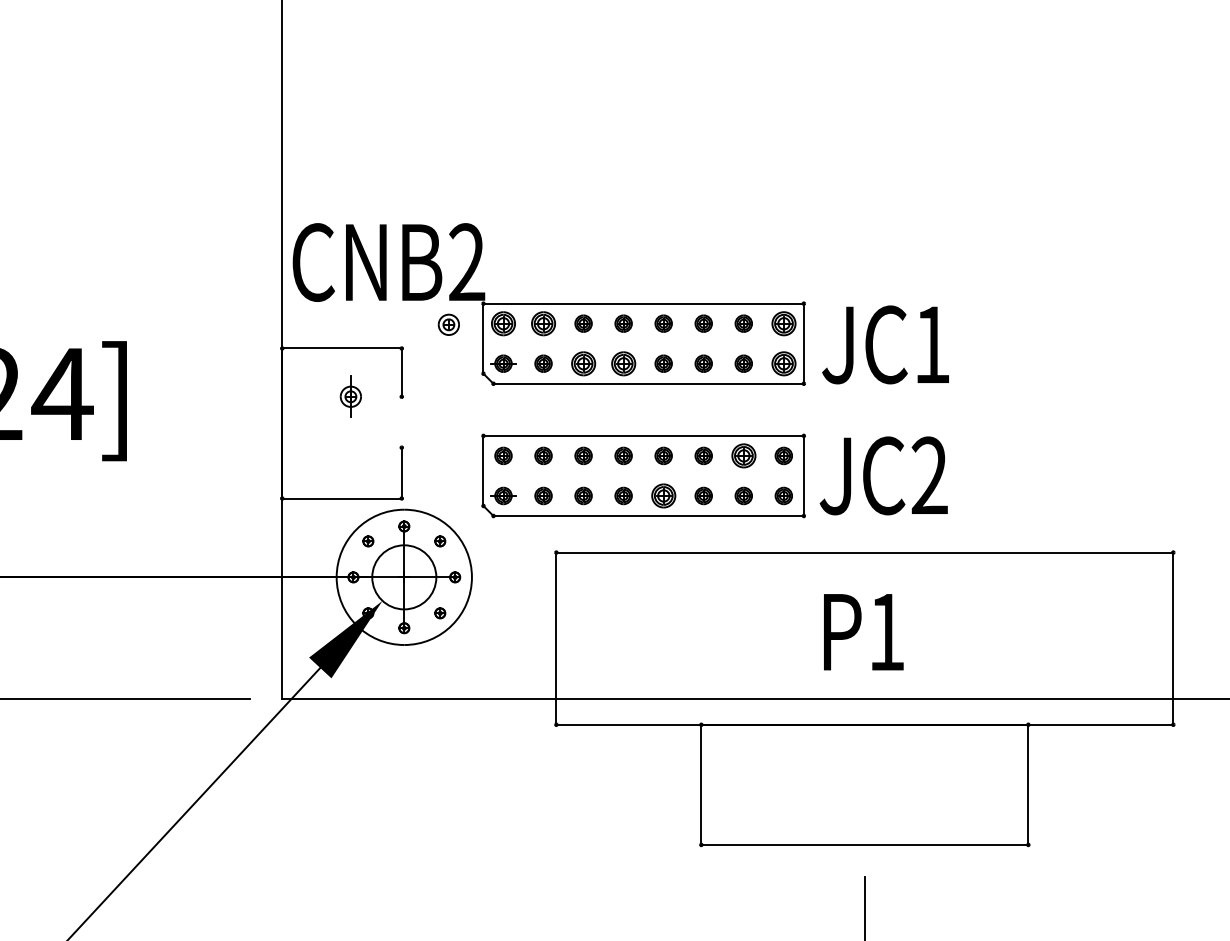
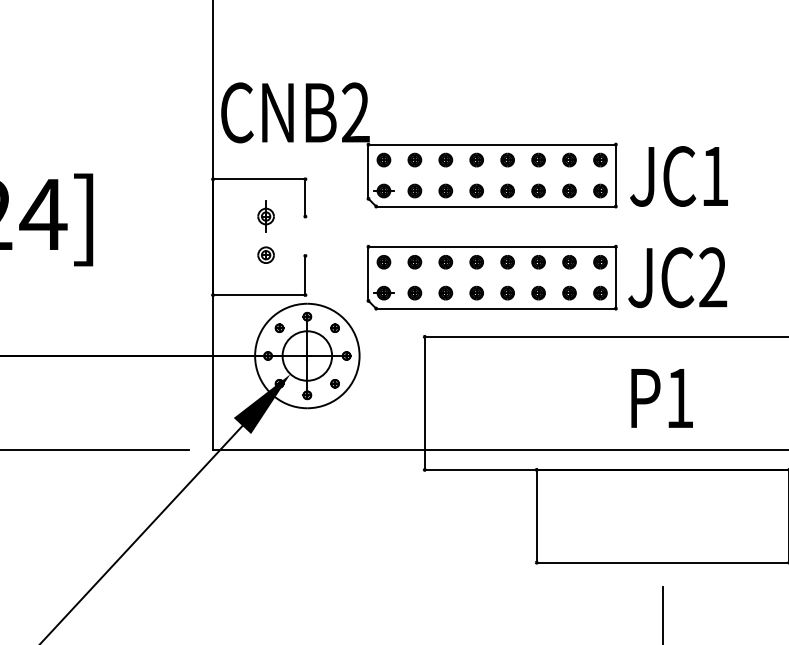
part: (503, 323) -> (383, 159), size x0.71
part: (543, 323) -> (414, 159), size x0.71
part: (783, 323) -> (600, 159), size x0.71
part: (448, 324) -> (265, 254), moved
part: (583, 363) -> (445, 190), size x0.71
part: (623, 363) -> (476, 190), size x0.71
part: (783, 363) -> (600, 190), size x0.71
part: (743, 455) -> (569, 261), size x0.71
part: (663, 495) -> (507, 292), size x0.71

